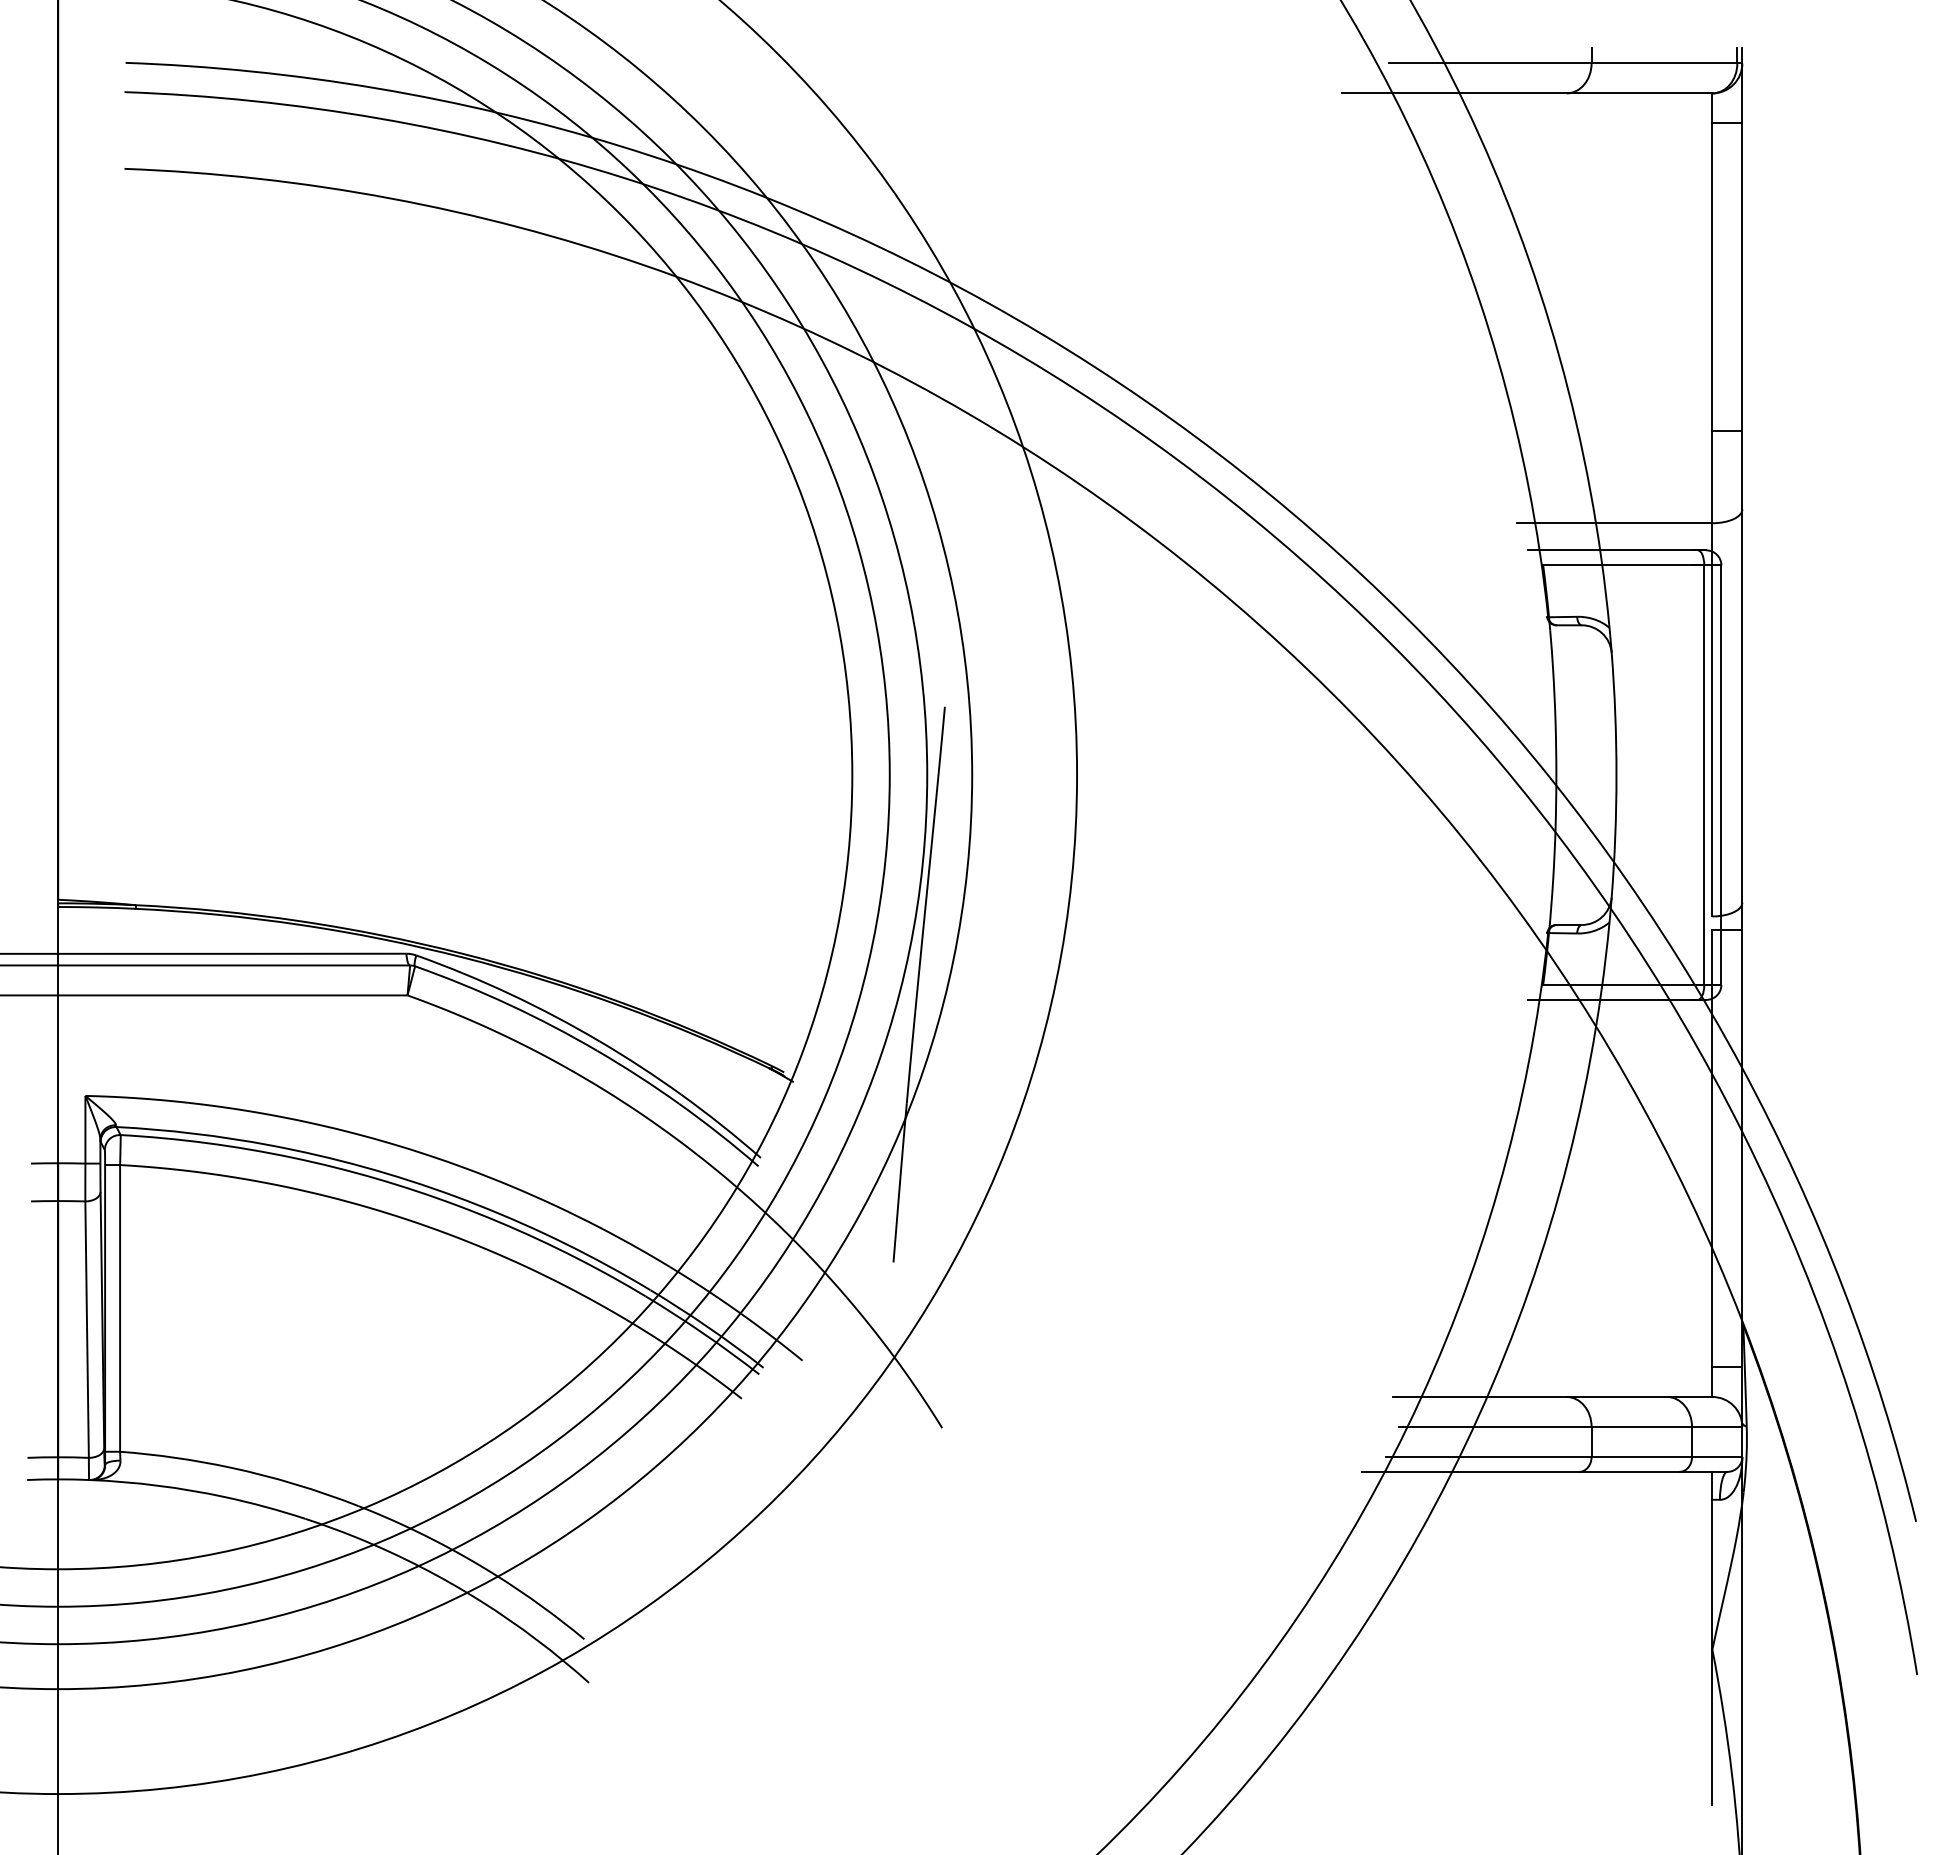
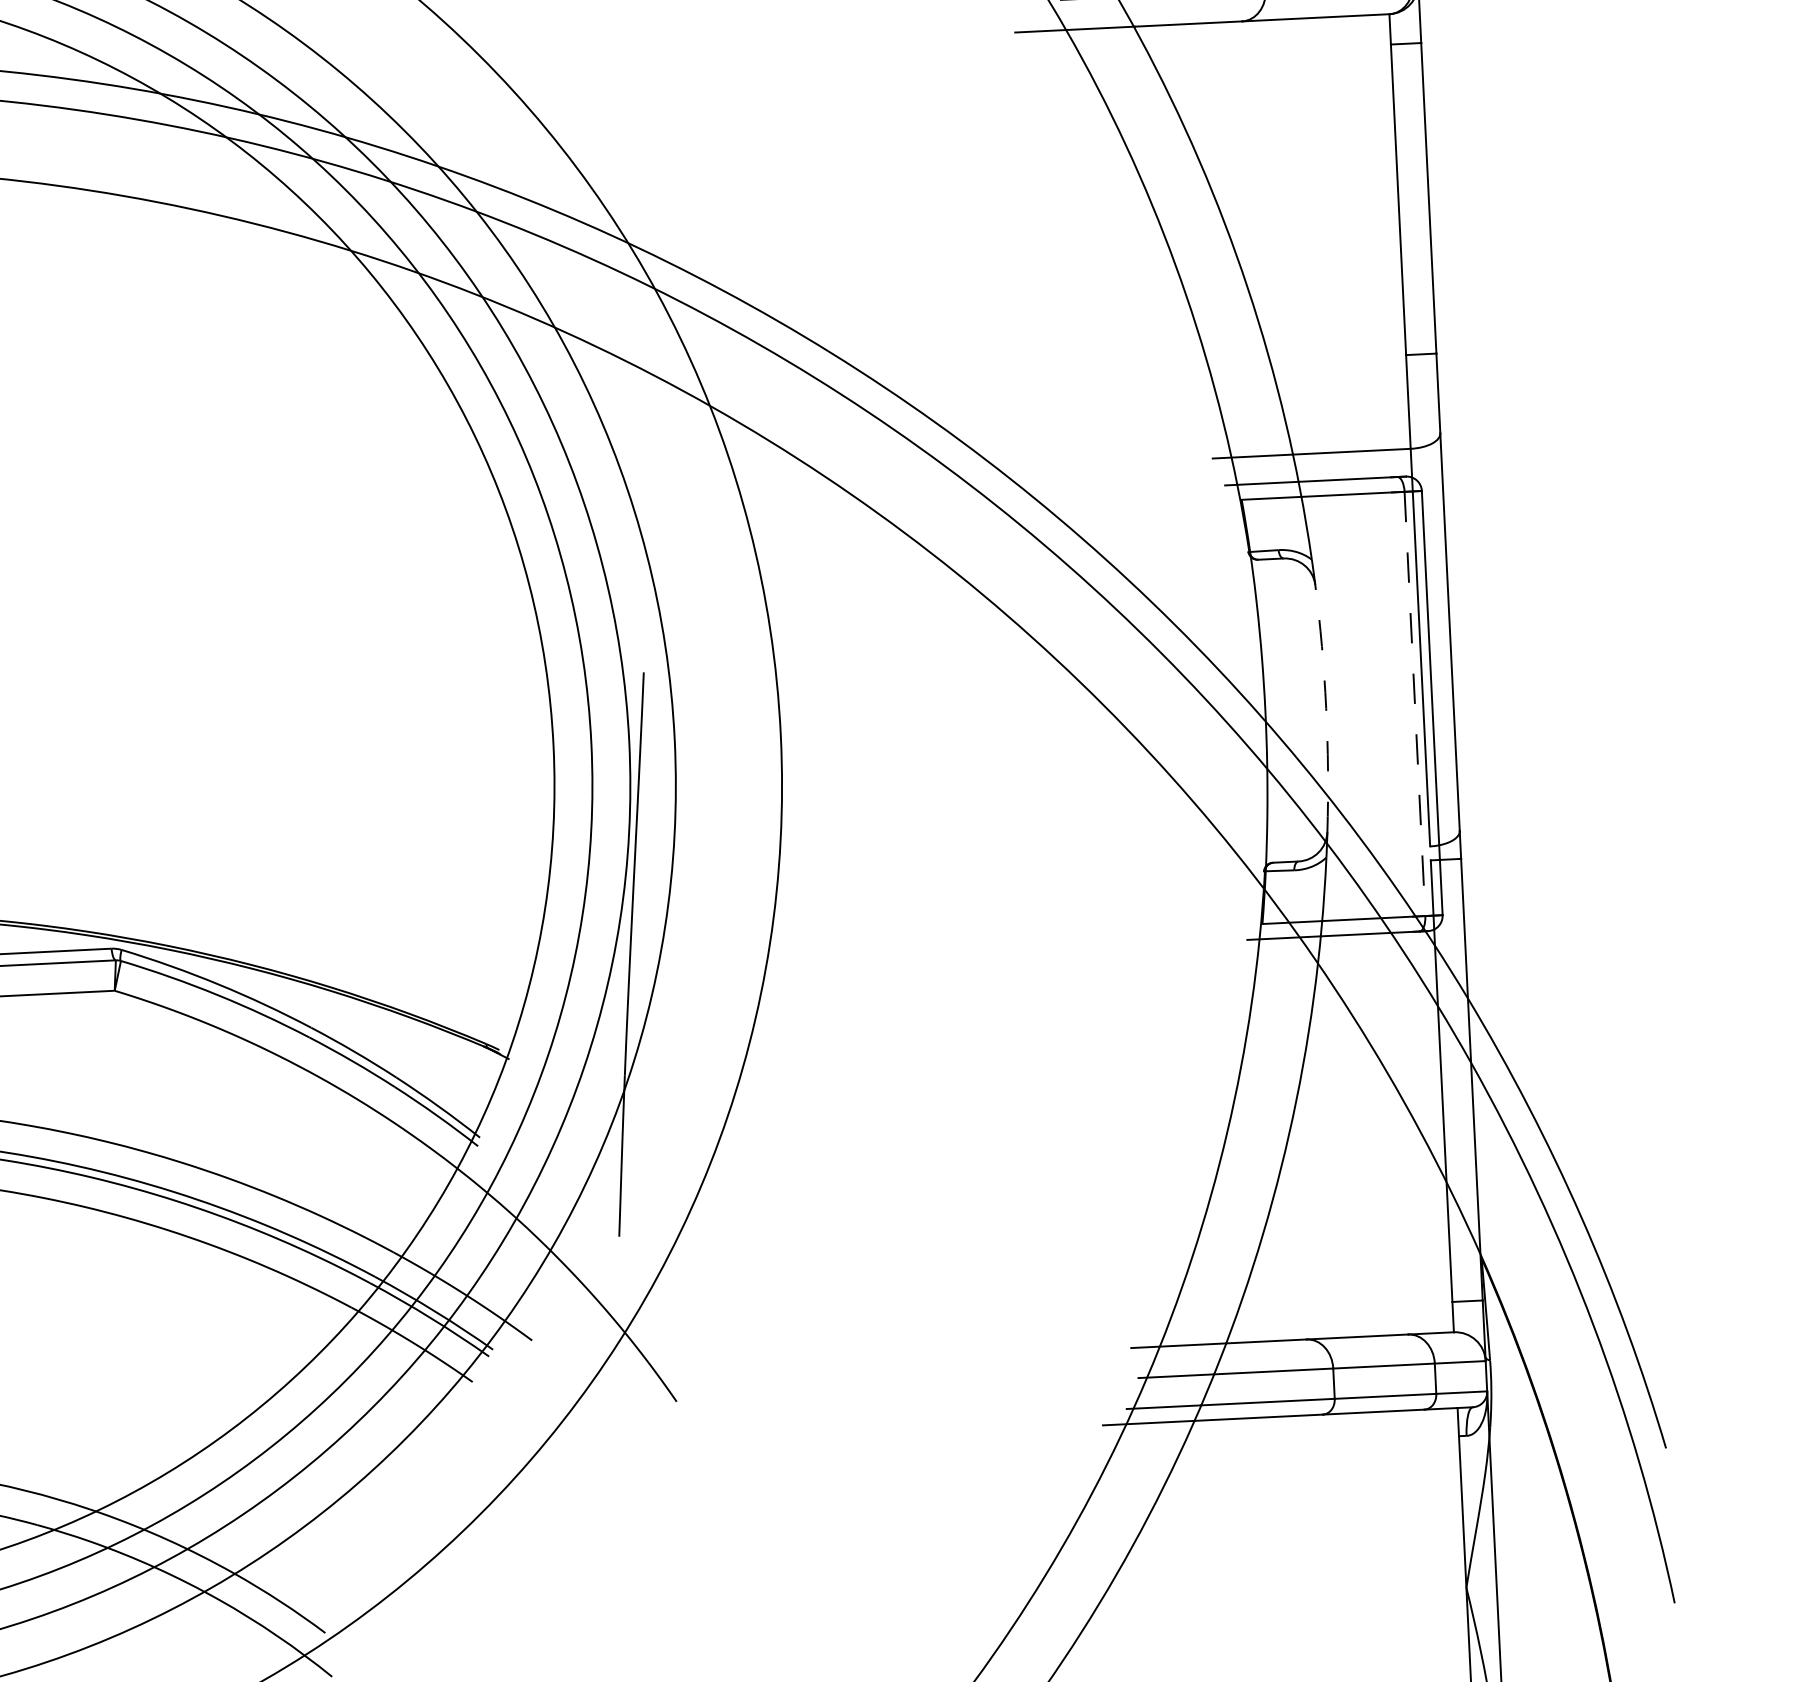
arc: (1616, 775) -> (1326, 708), solid -> dashed
line: (1704, 775) -> (1415, 704), solid -> dashed

